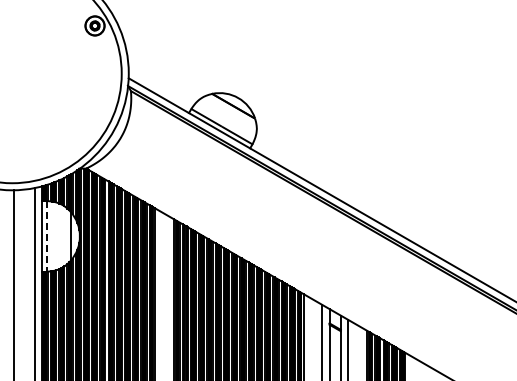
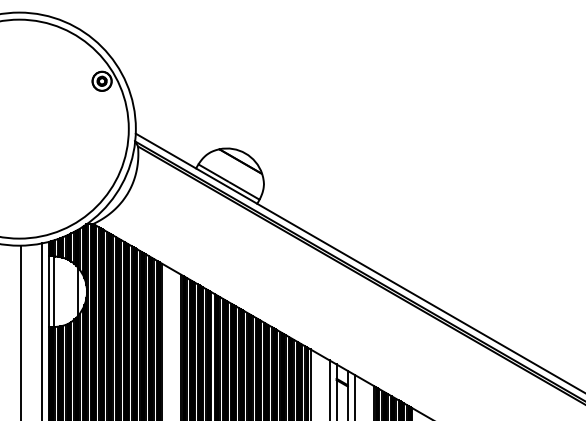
line: (47, 237) -> (54, 292), dashed -> solid

